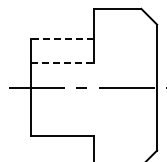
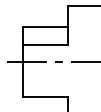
line: (62, 38) -> (45, 27), dashed -> solid
line: (63, 63) -> (46, 45), dashed -> solid

